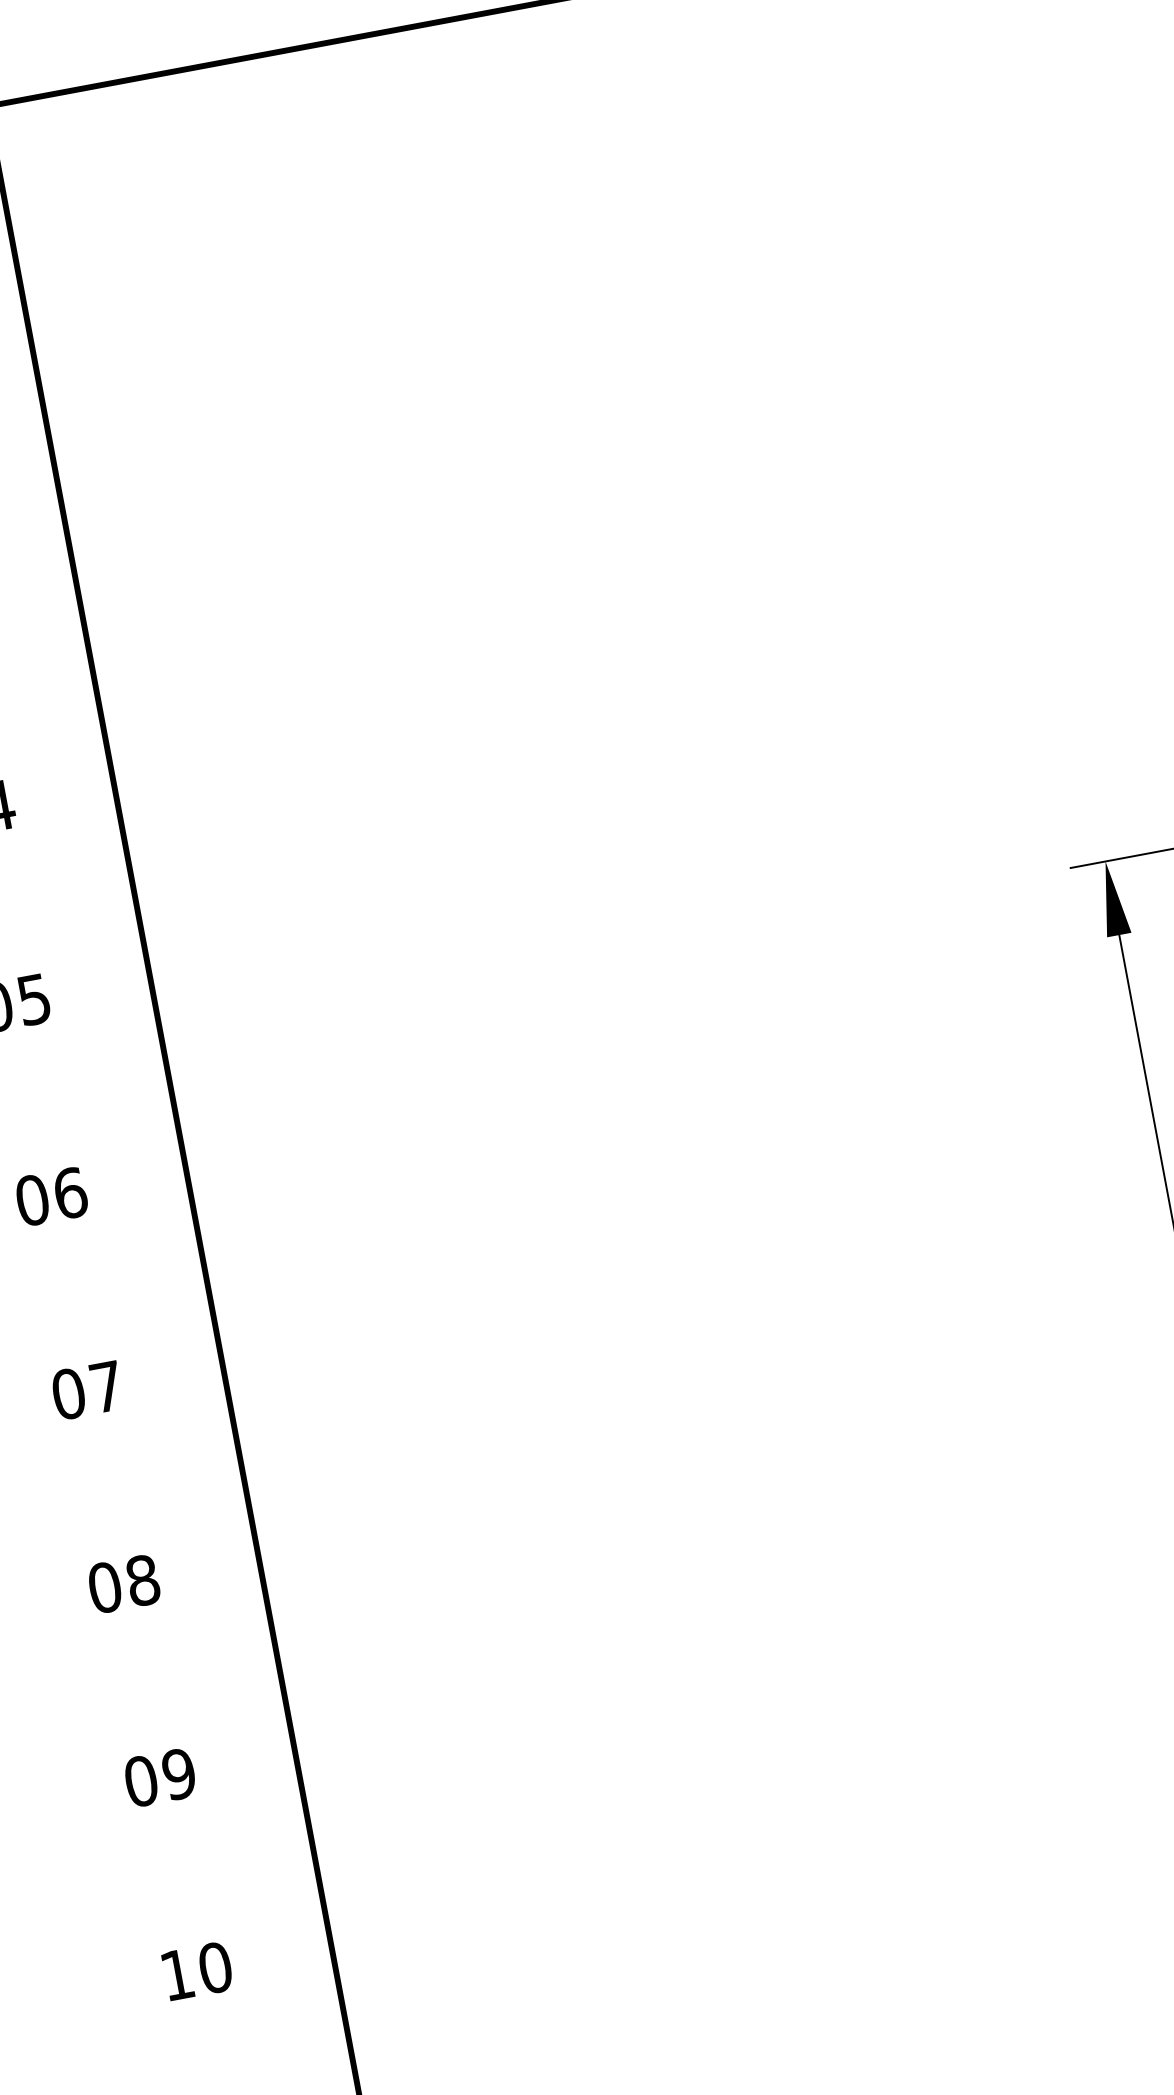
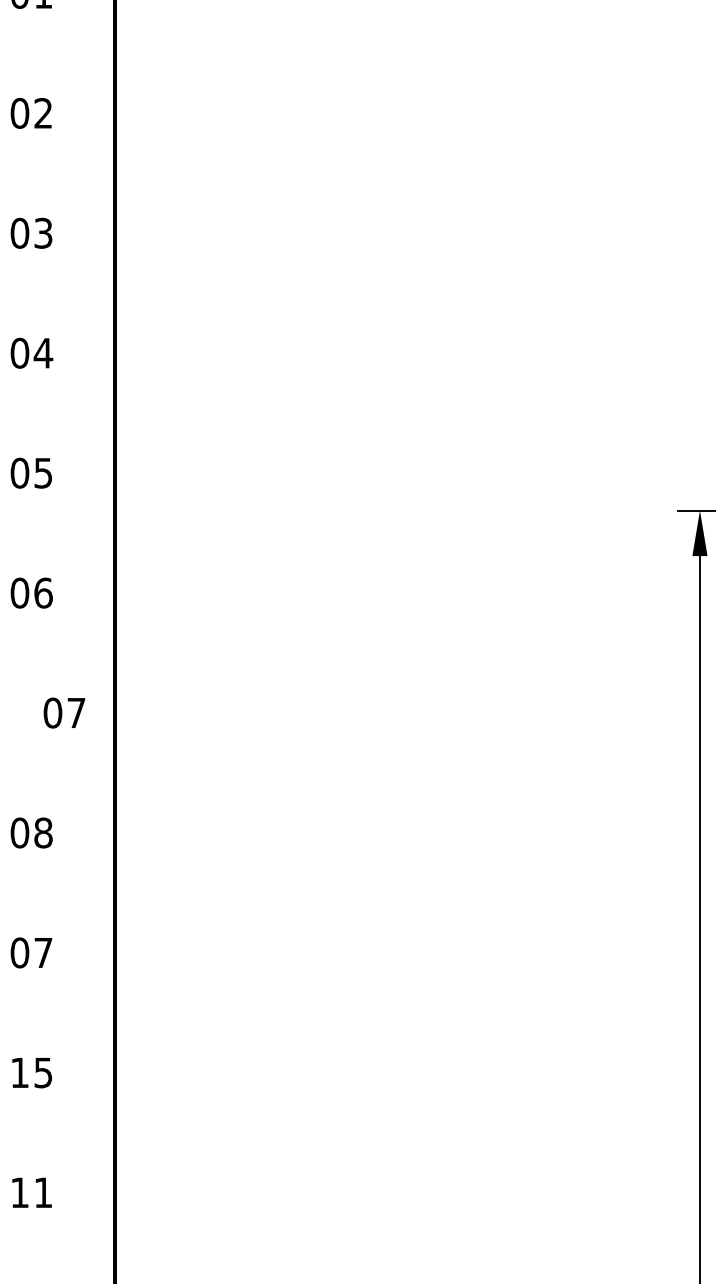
text: (87, 1389) -> (64, 712), moved
text: (179, 1773) -> (43, 952), 09 -> 07
text: (215, 1967) -> (43, 1072), 10 -> 15

